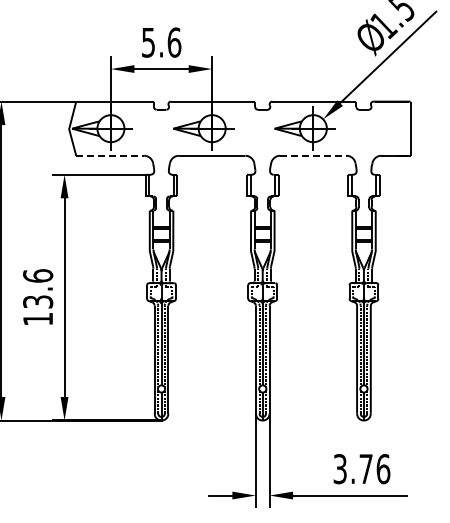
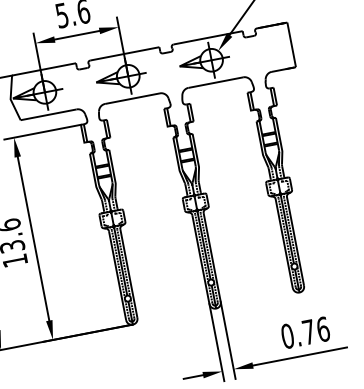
line: (110, 155) -> (48, 114), dashed -> solid
line: (313, 155) -> (215, 82), dashed -> solid
text: (340, 469) -> (287, 336), 3.76 -> 0.76

